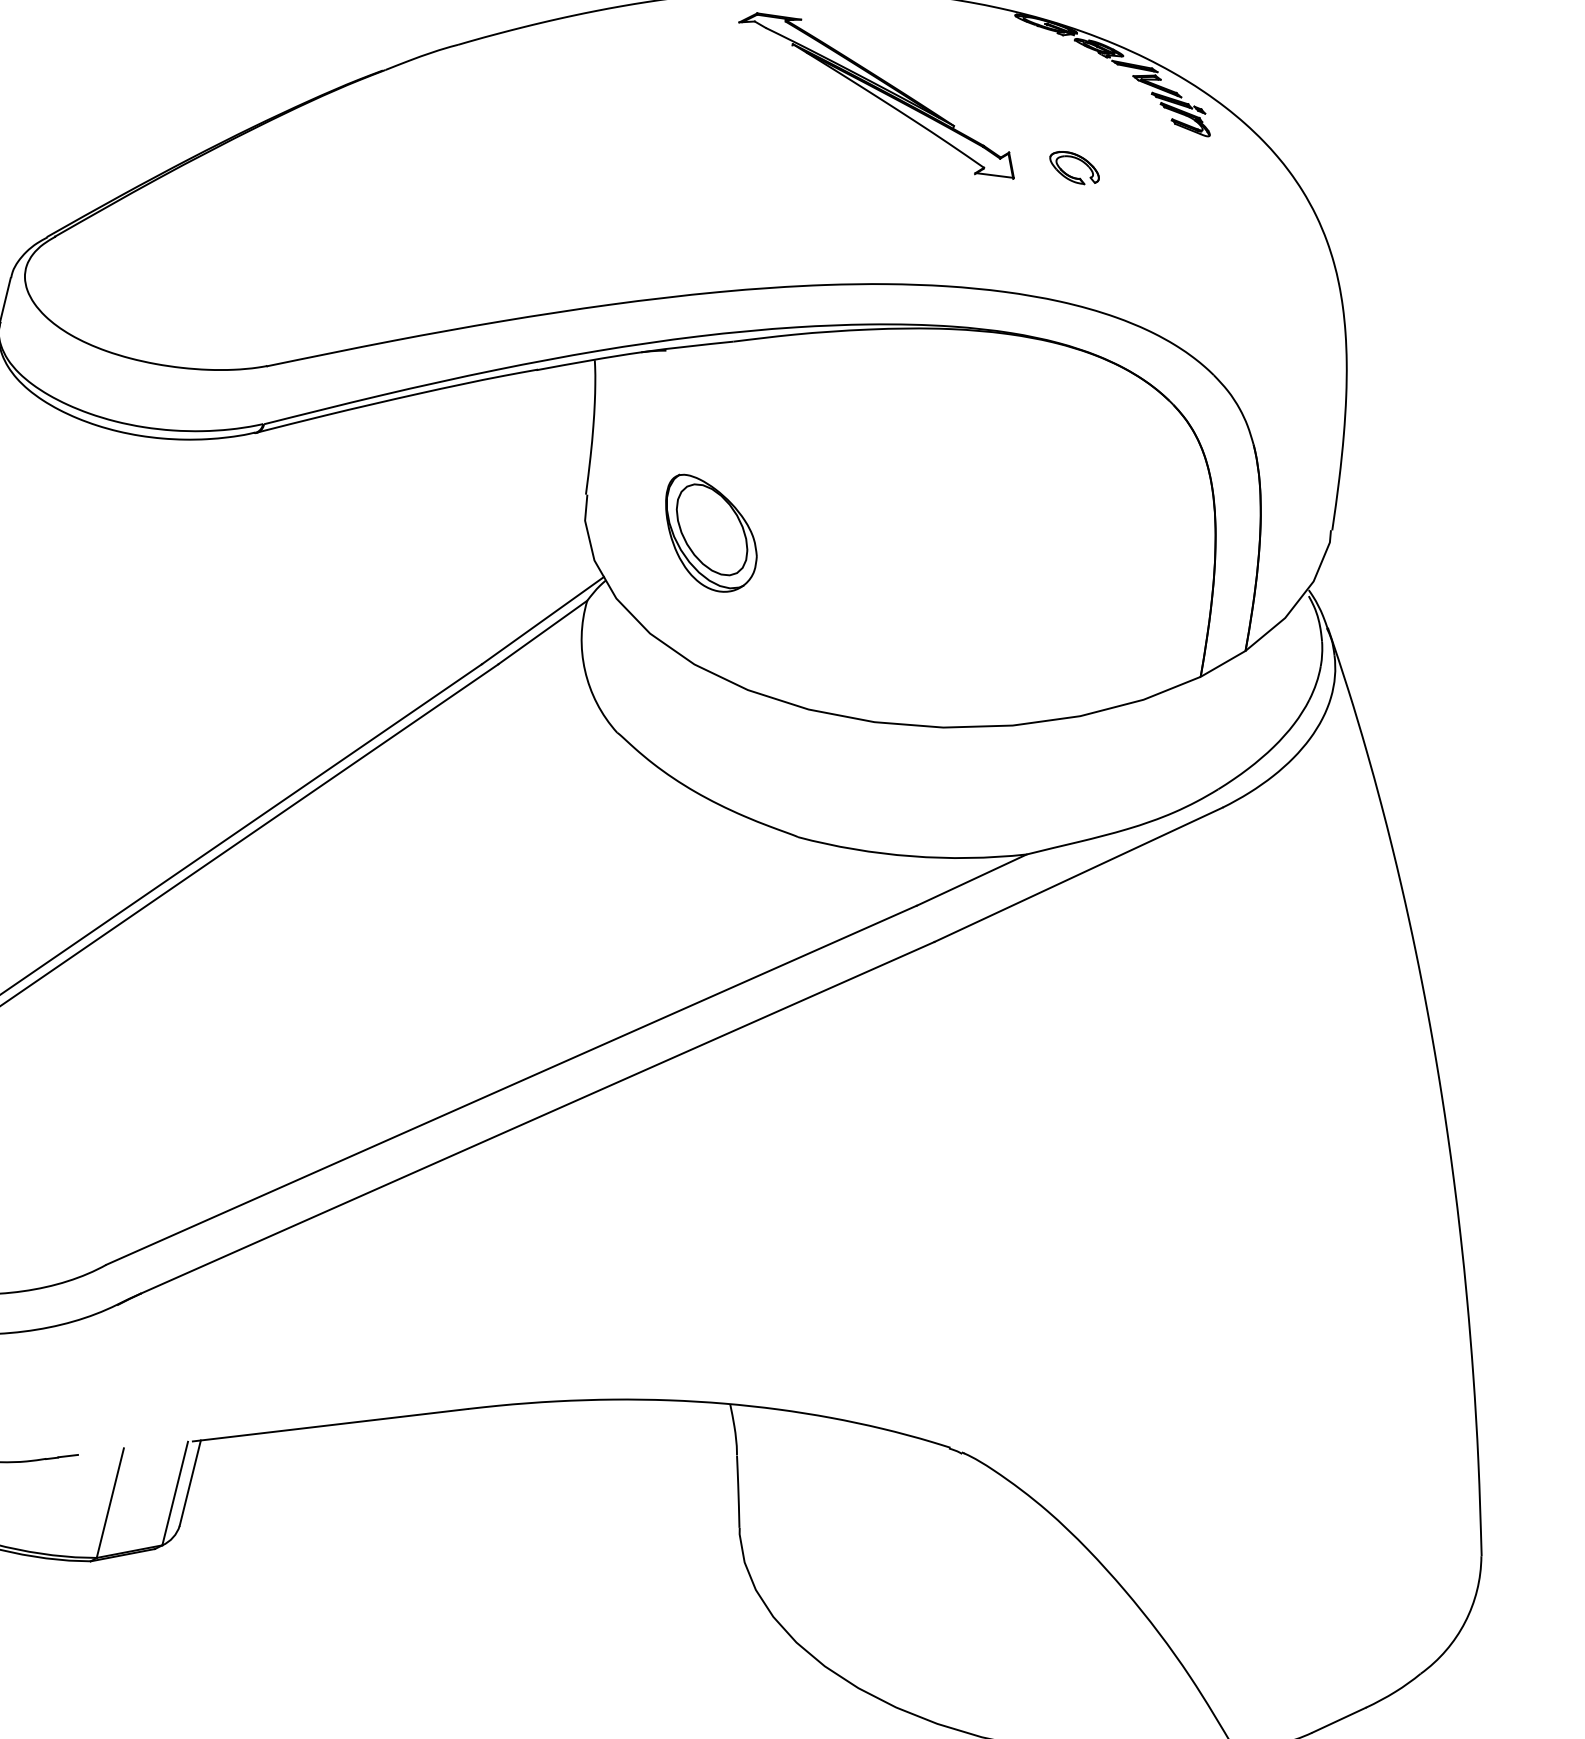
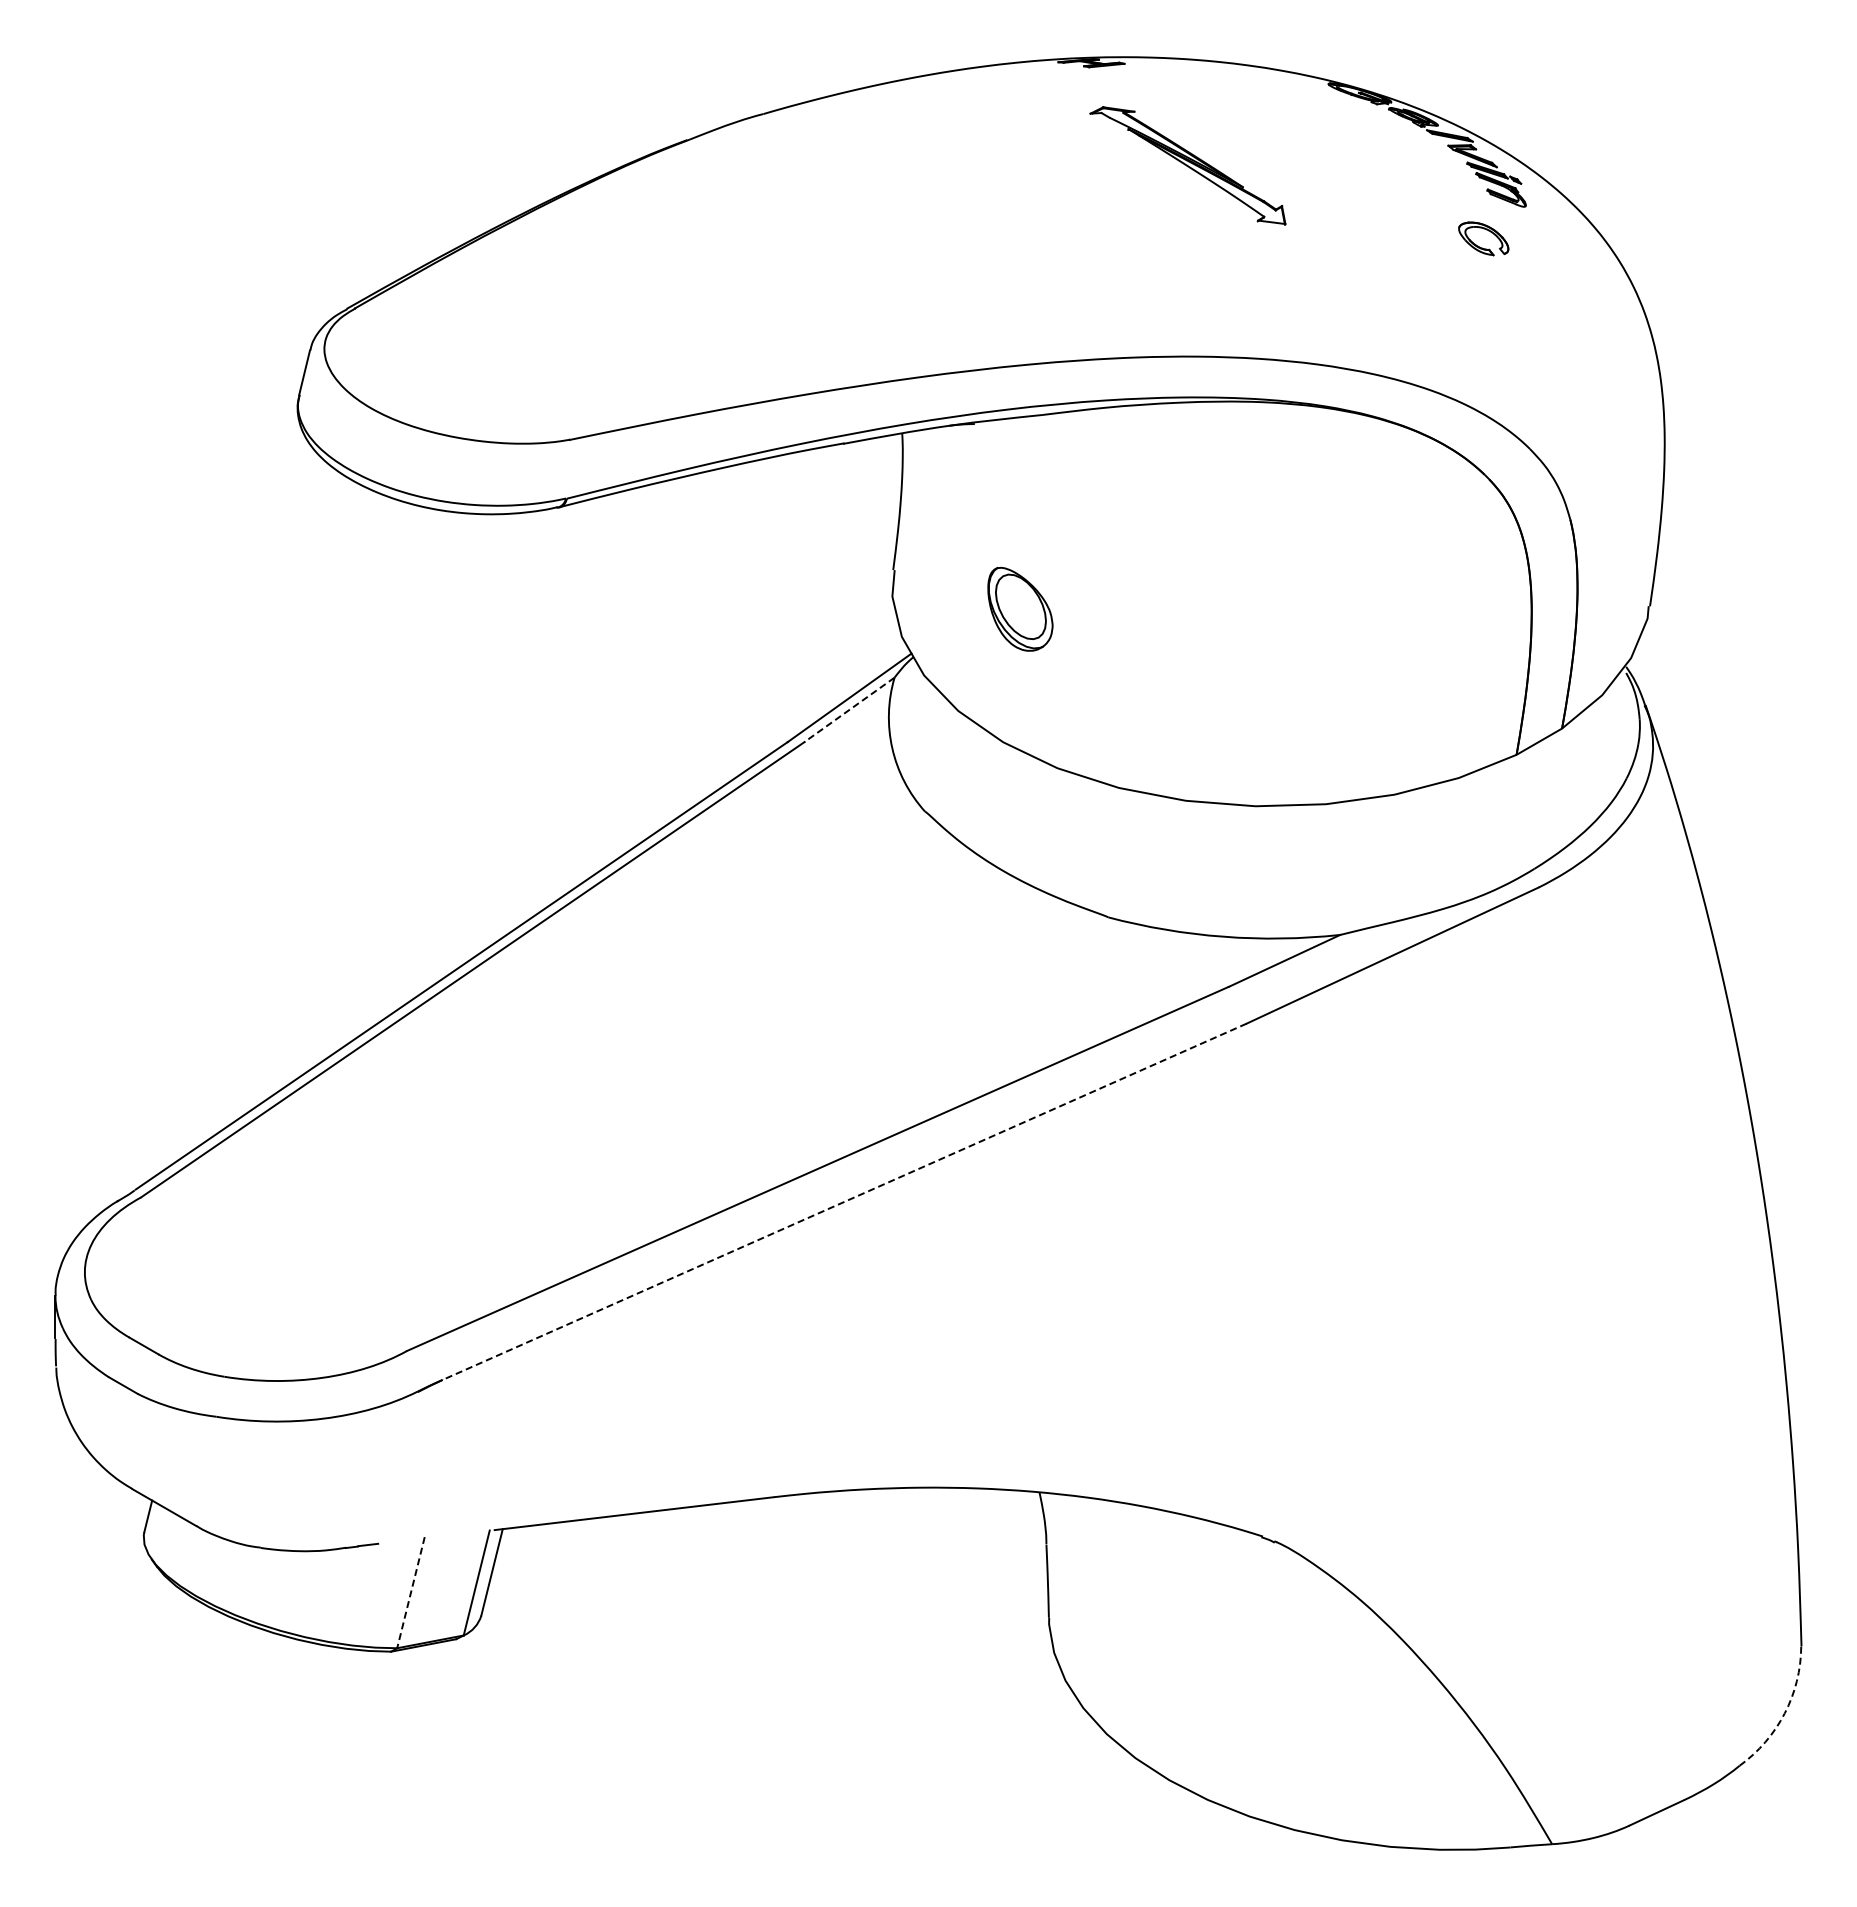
part: (876, 95) -> (1187, 165), size x0.7
part: (1077, 159) -> (1486, 230), moved
part: (711, 533) -> (1020, 609), size x0.7
line: (542, 633) -> (849, 710), solid -> dashed
line: (537, 1117) -> (844, 1201), solid -> dashed
line: (109, 1503) -> (410, 1593), solid -> dashed
arc: (1464, 1622) -> (1784, 1713), solid -> dashed

